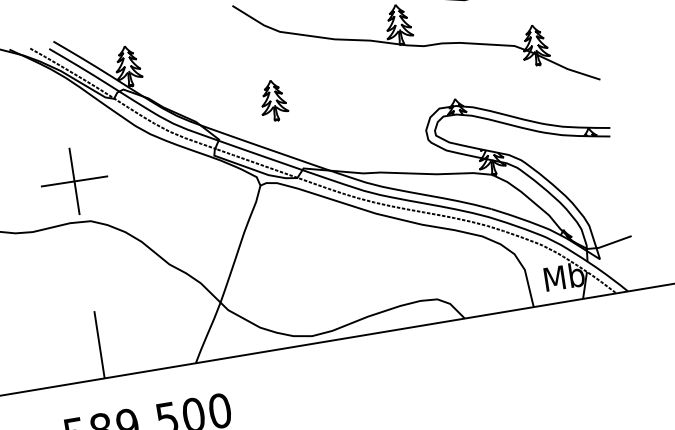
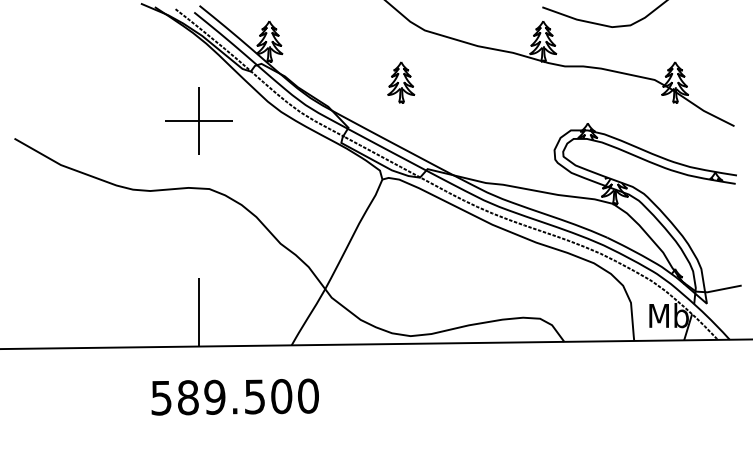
part: (273, 100) -> (401, 82), moved
part: (73, 180) -> (198, 120), moved

